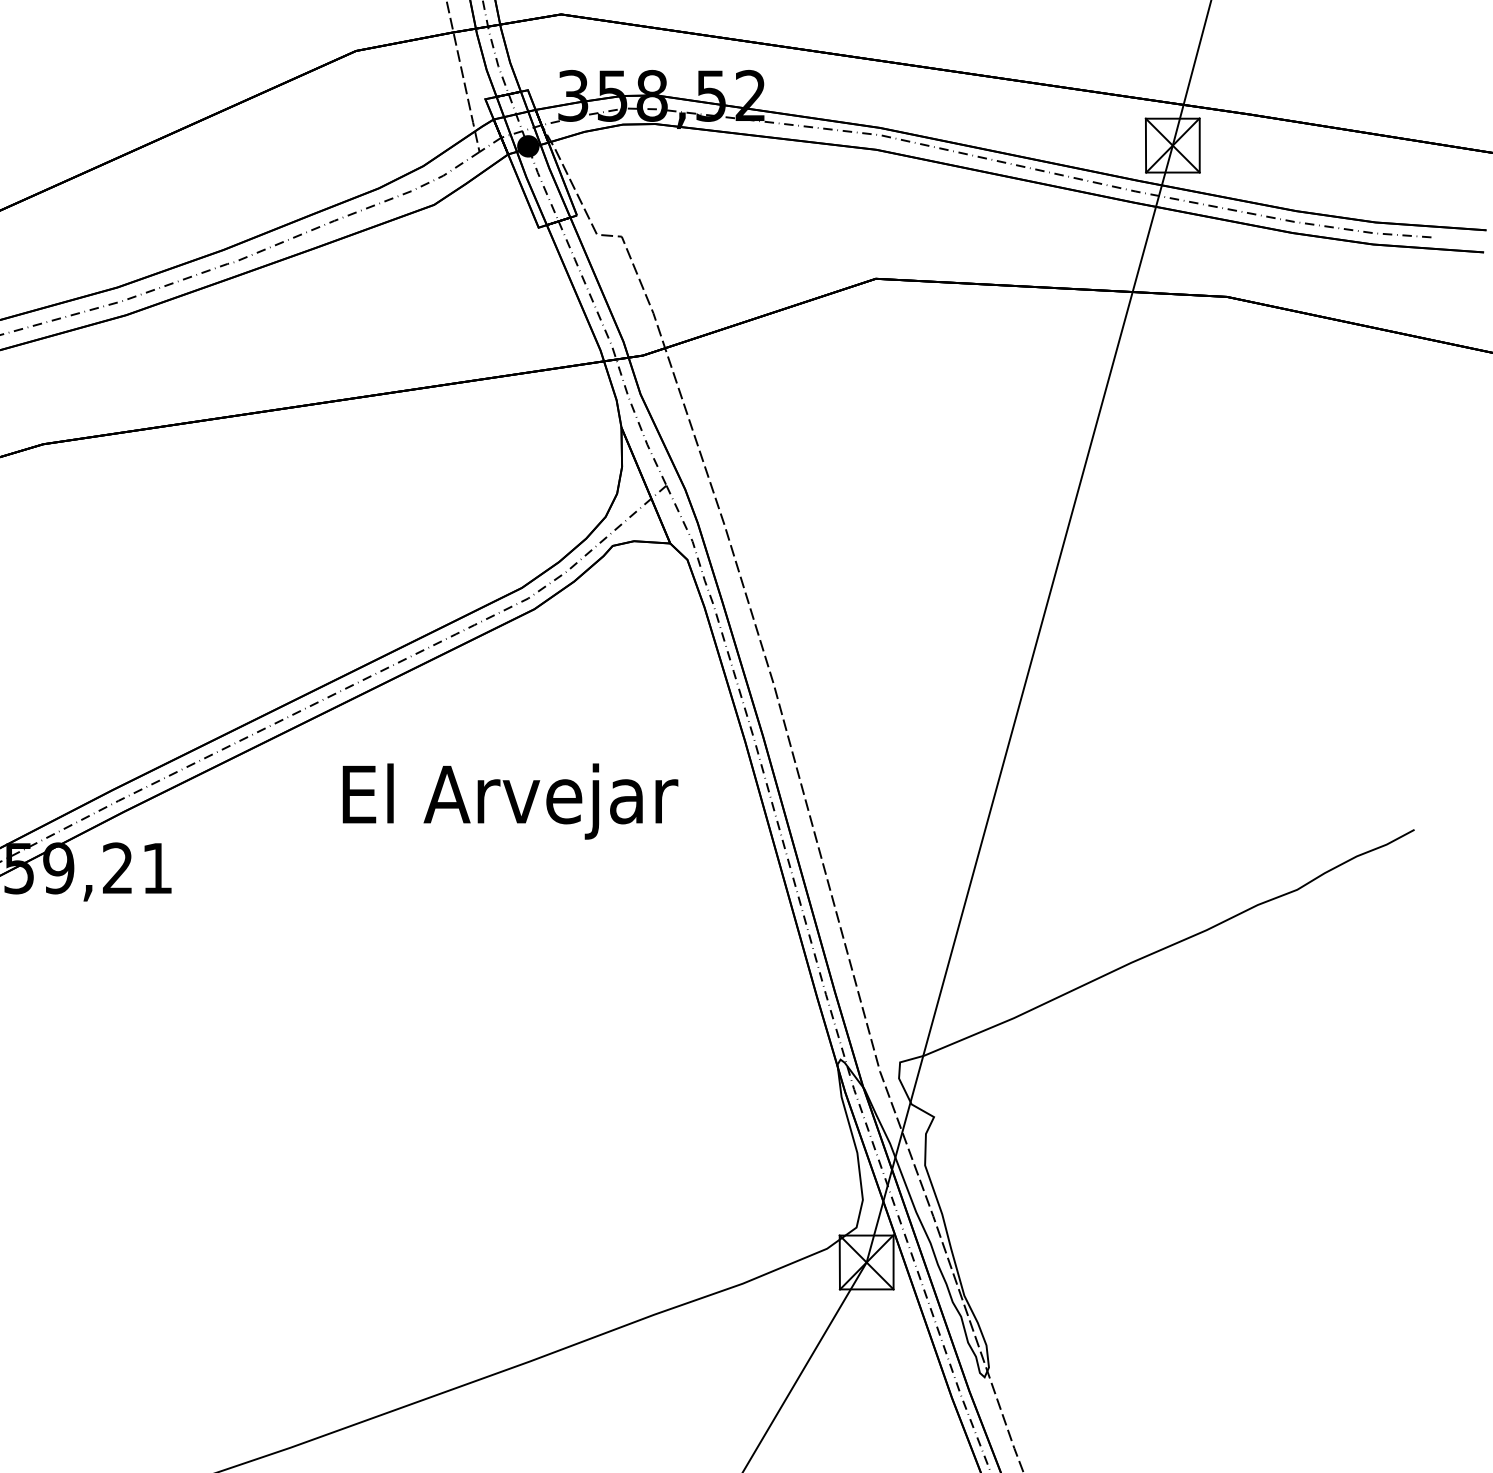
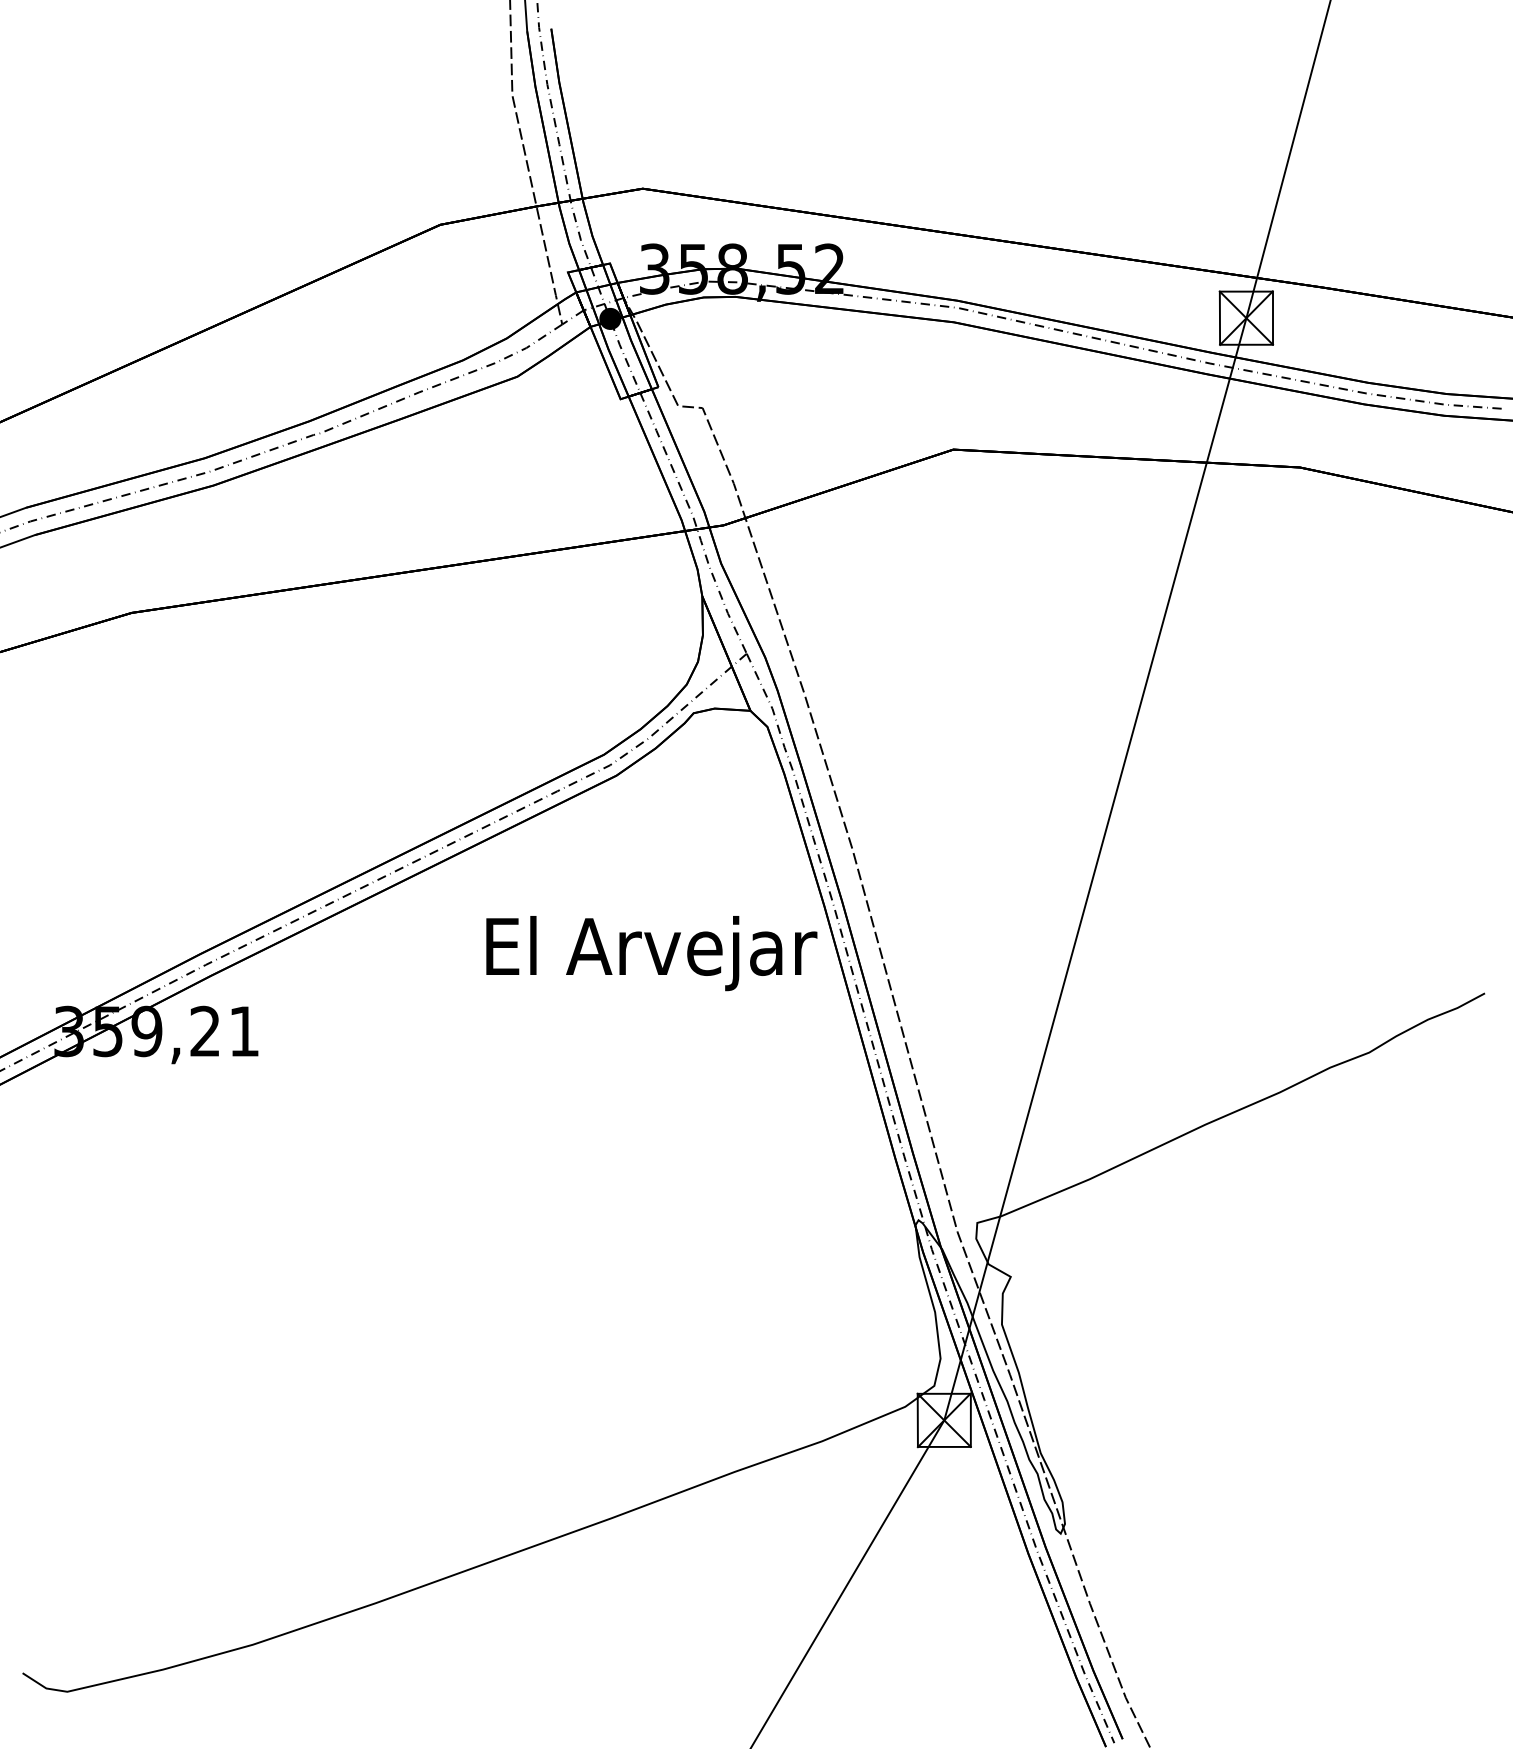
text: (510, 801) -> (651, 953), moved

